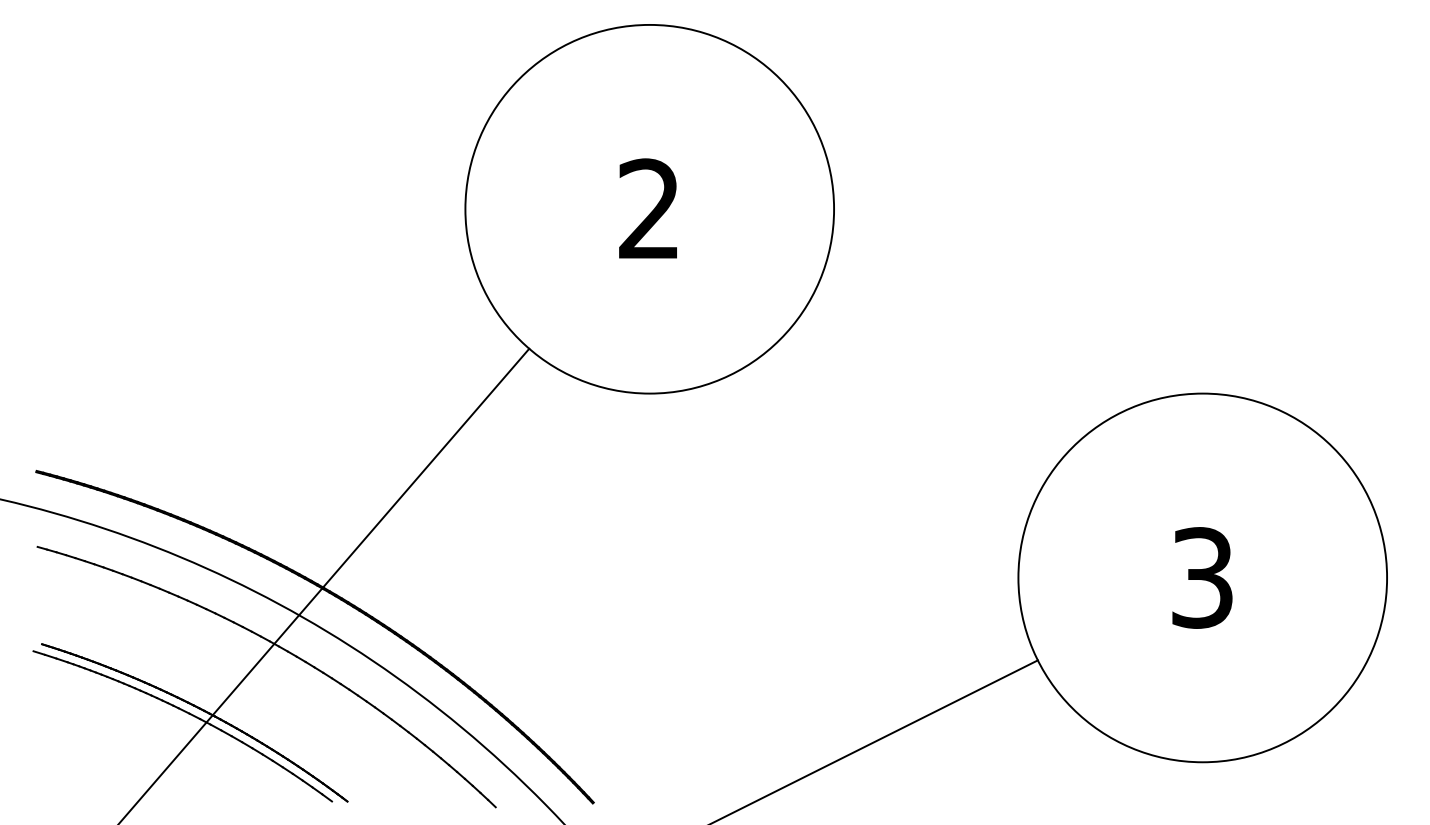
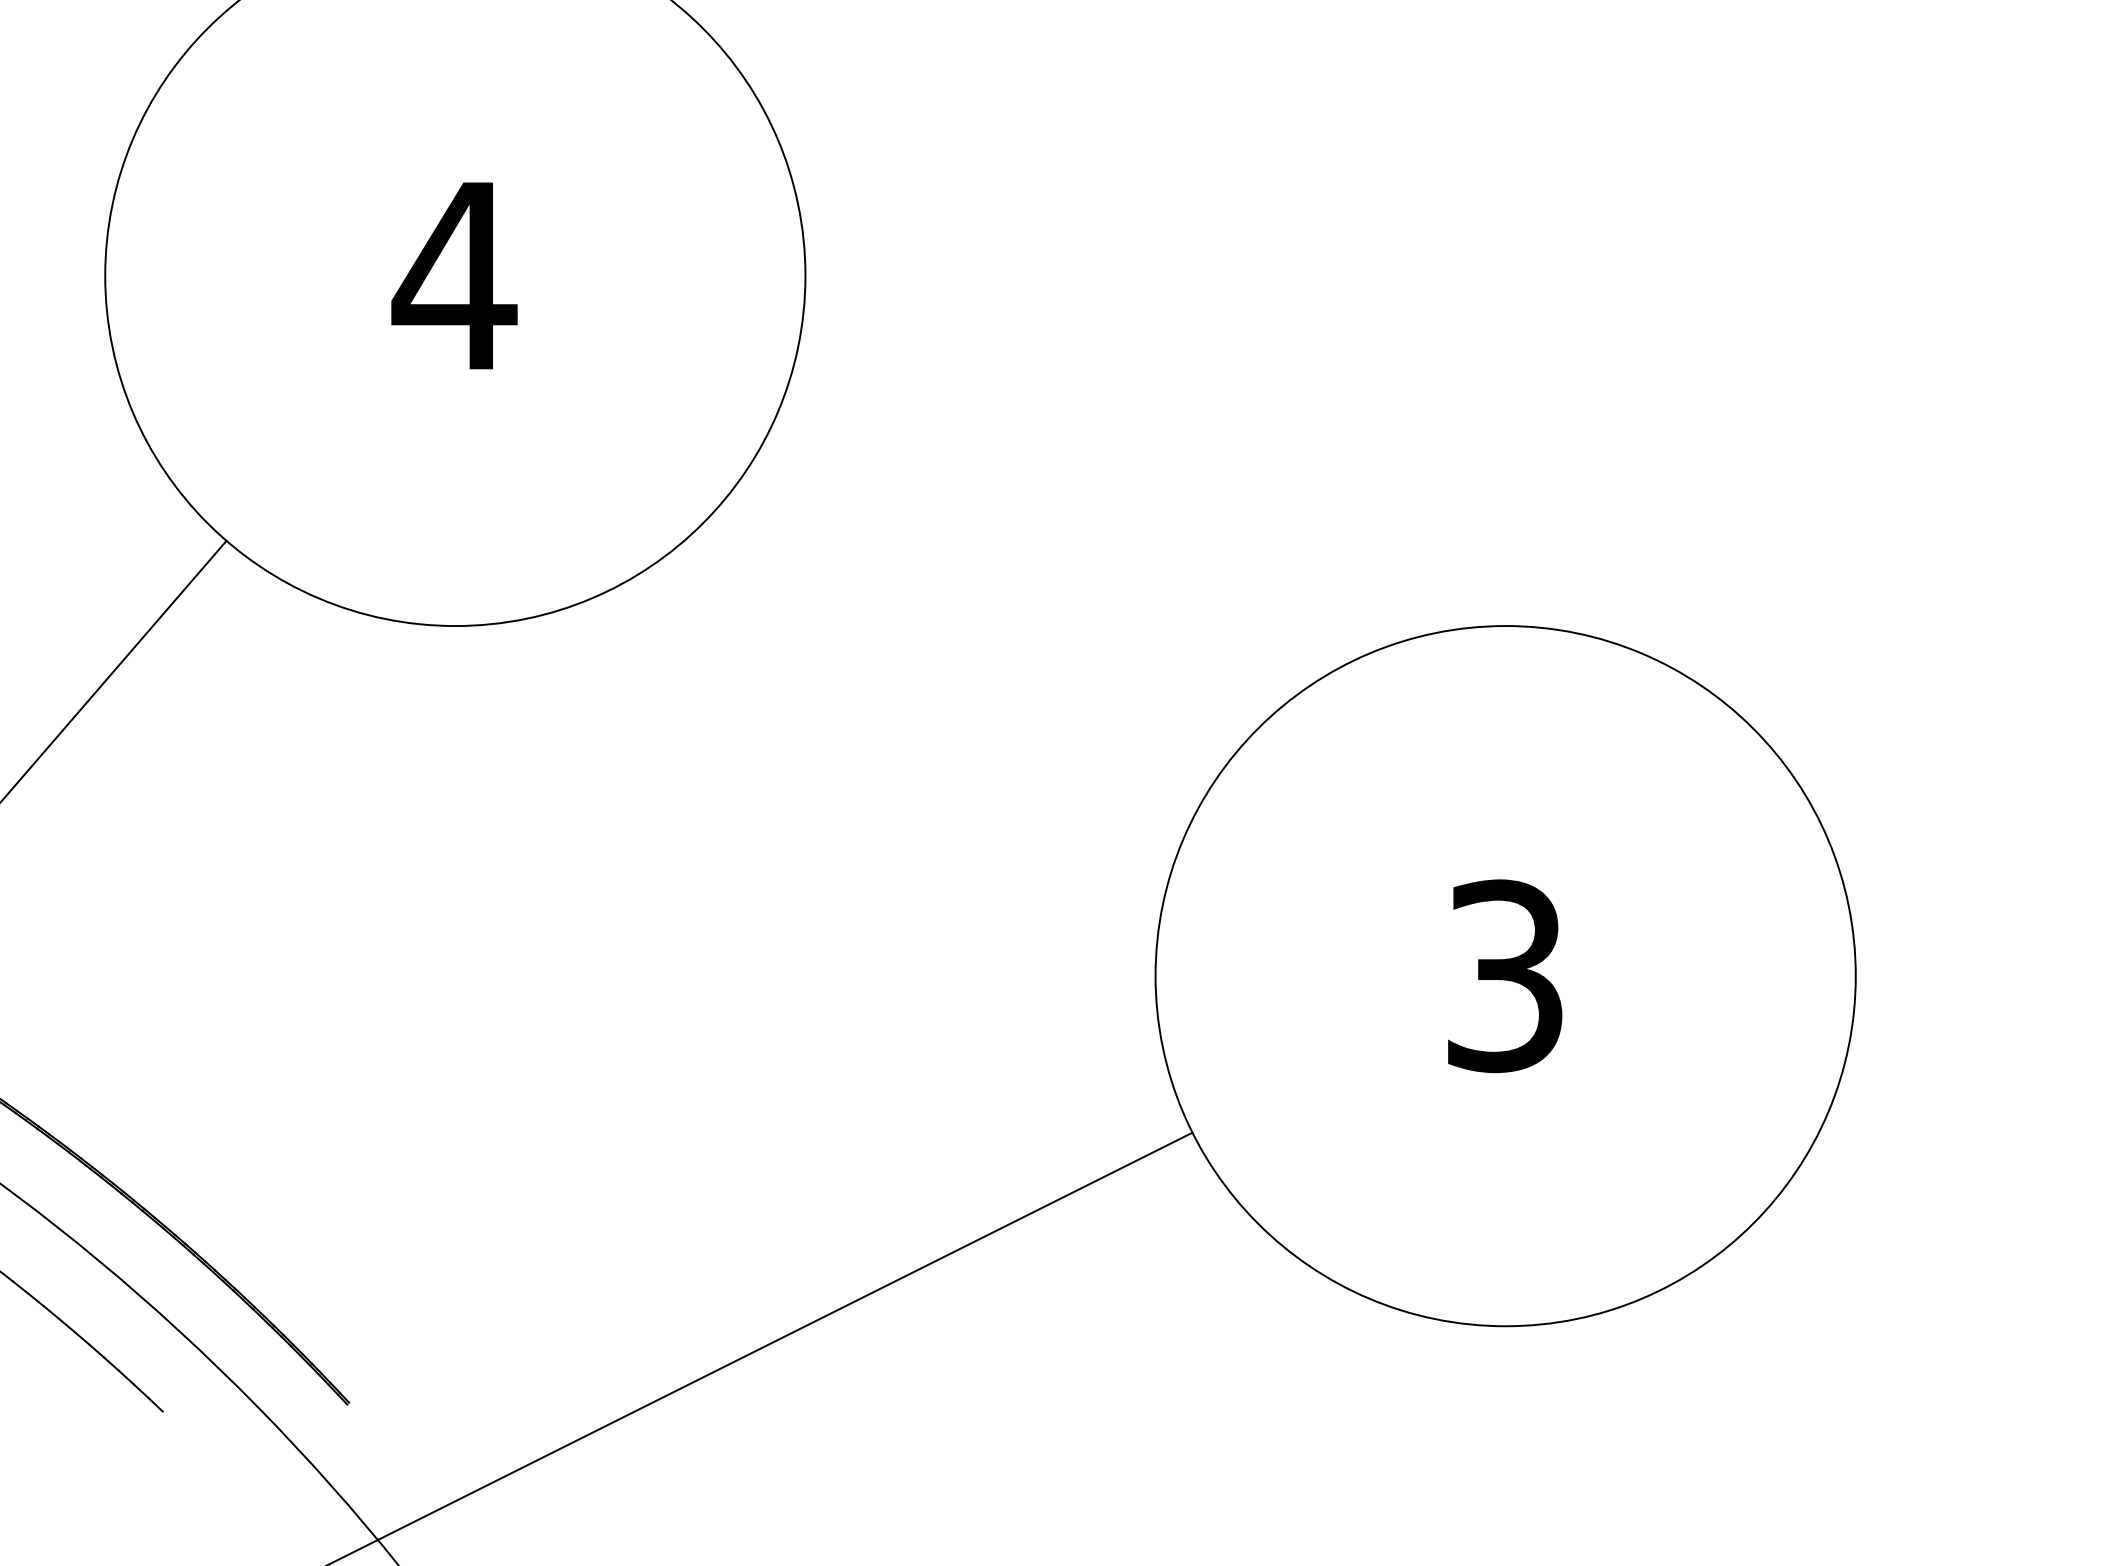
text: (649, 208) -> (454, 274), 2 -> 4

